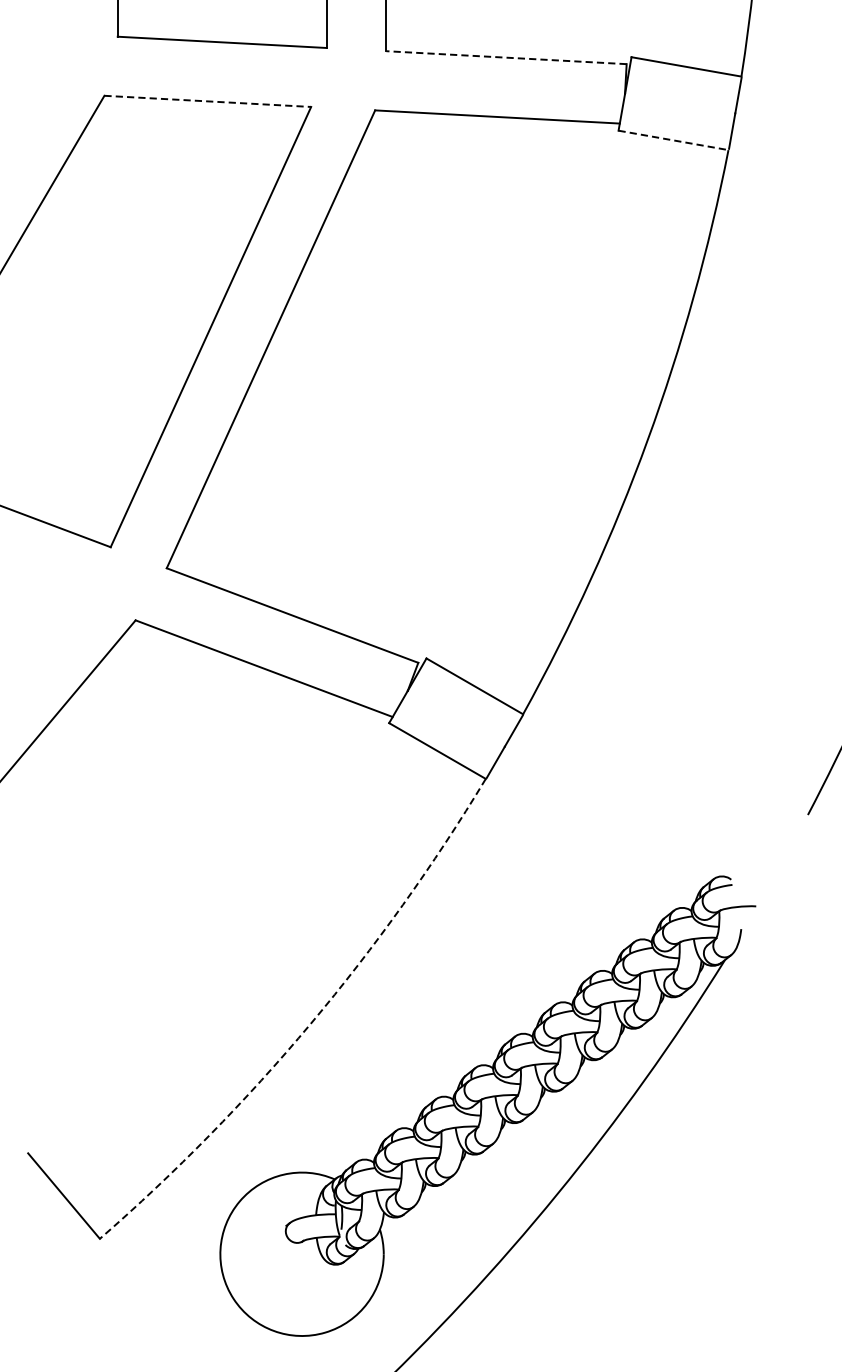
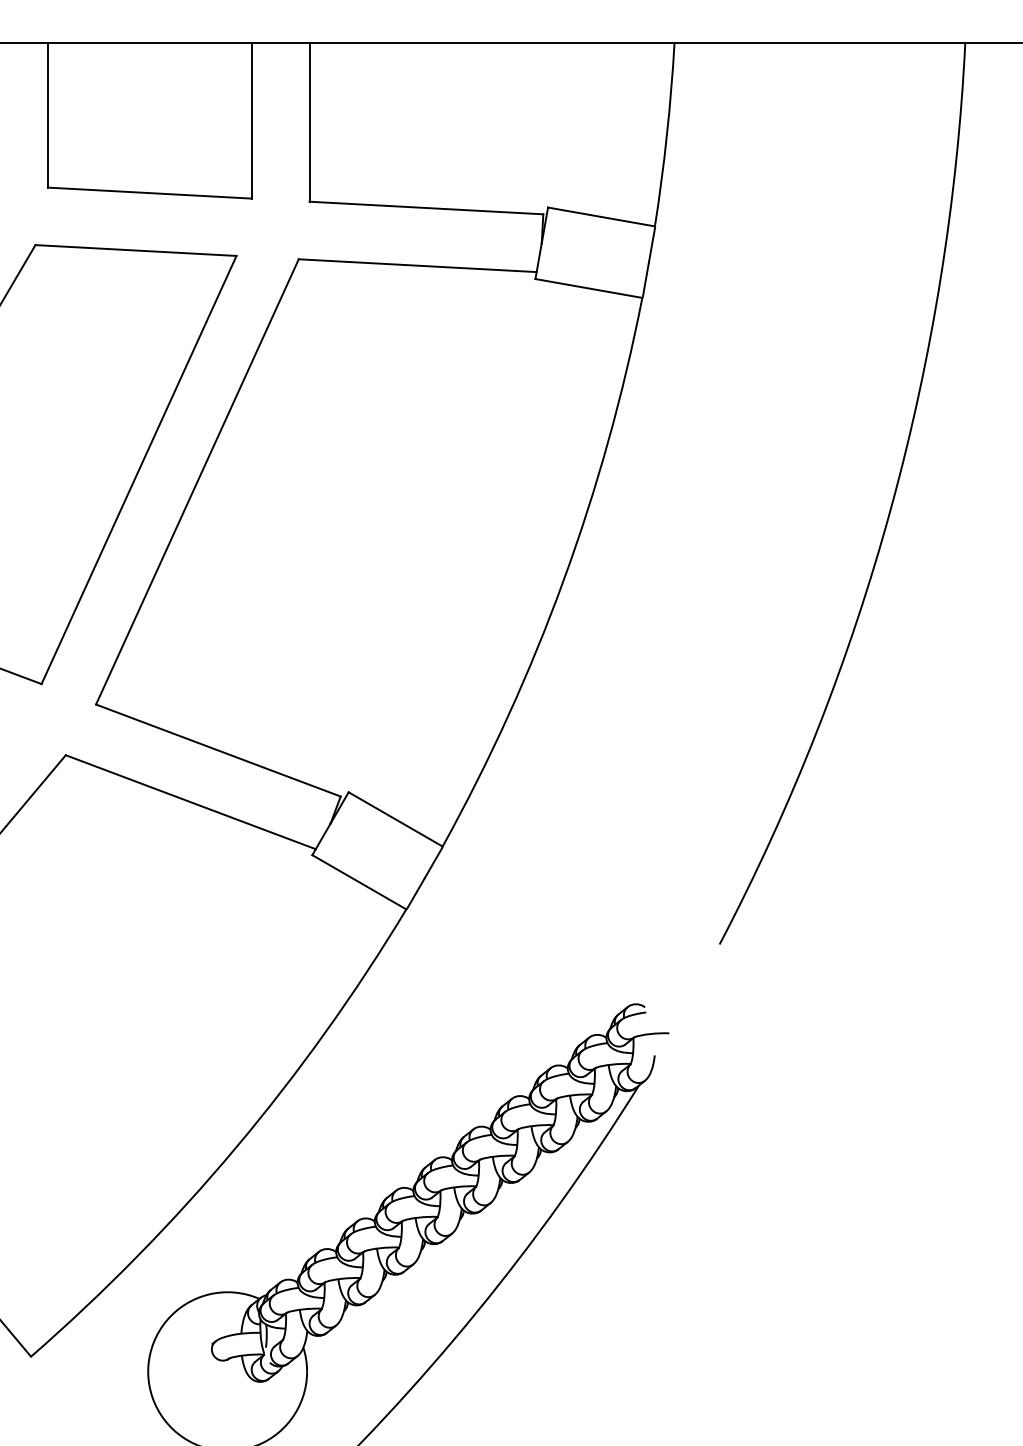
line: (505, 58) -> (425, 208), dashed -> solid
line: (208, 101) -> (136, 250), dashed -> solid
line: (674, 140) -> (589, 288), dashed -> solid
arc: (311, 1023) -> (236, 1147), dashed -> solid

